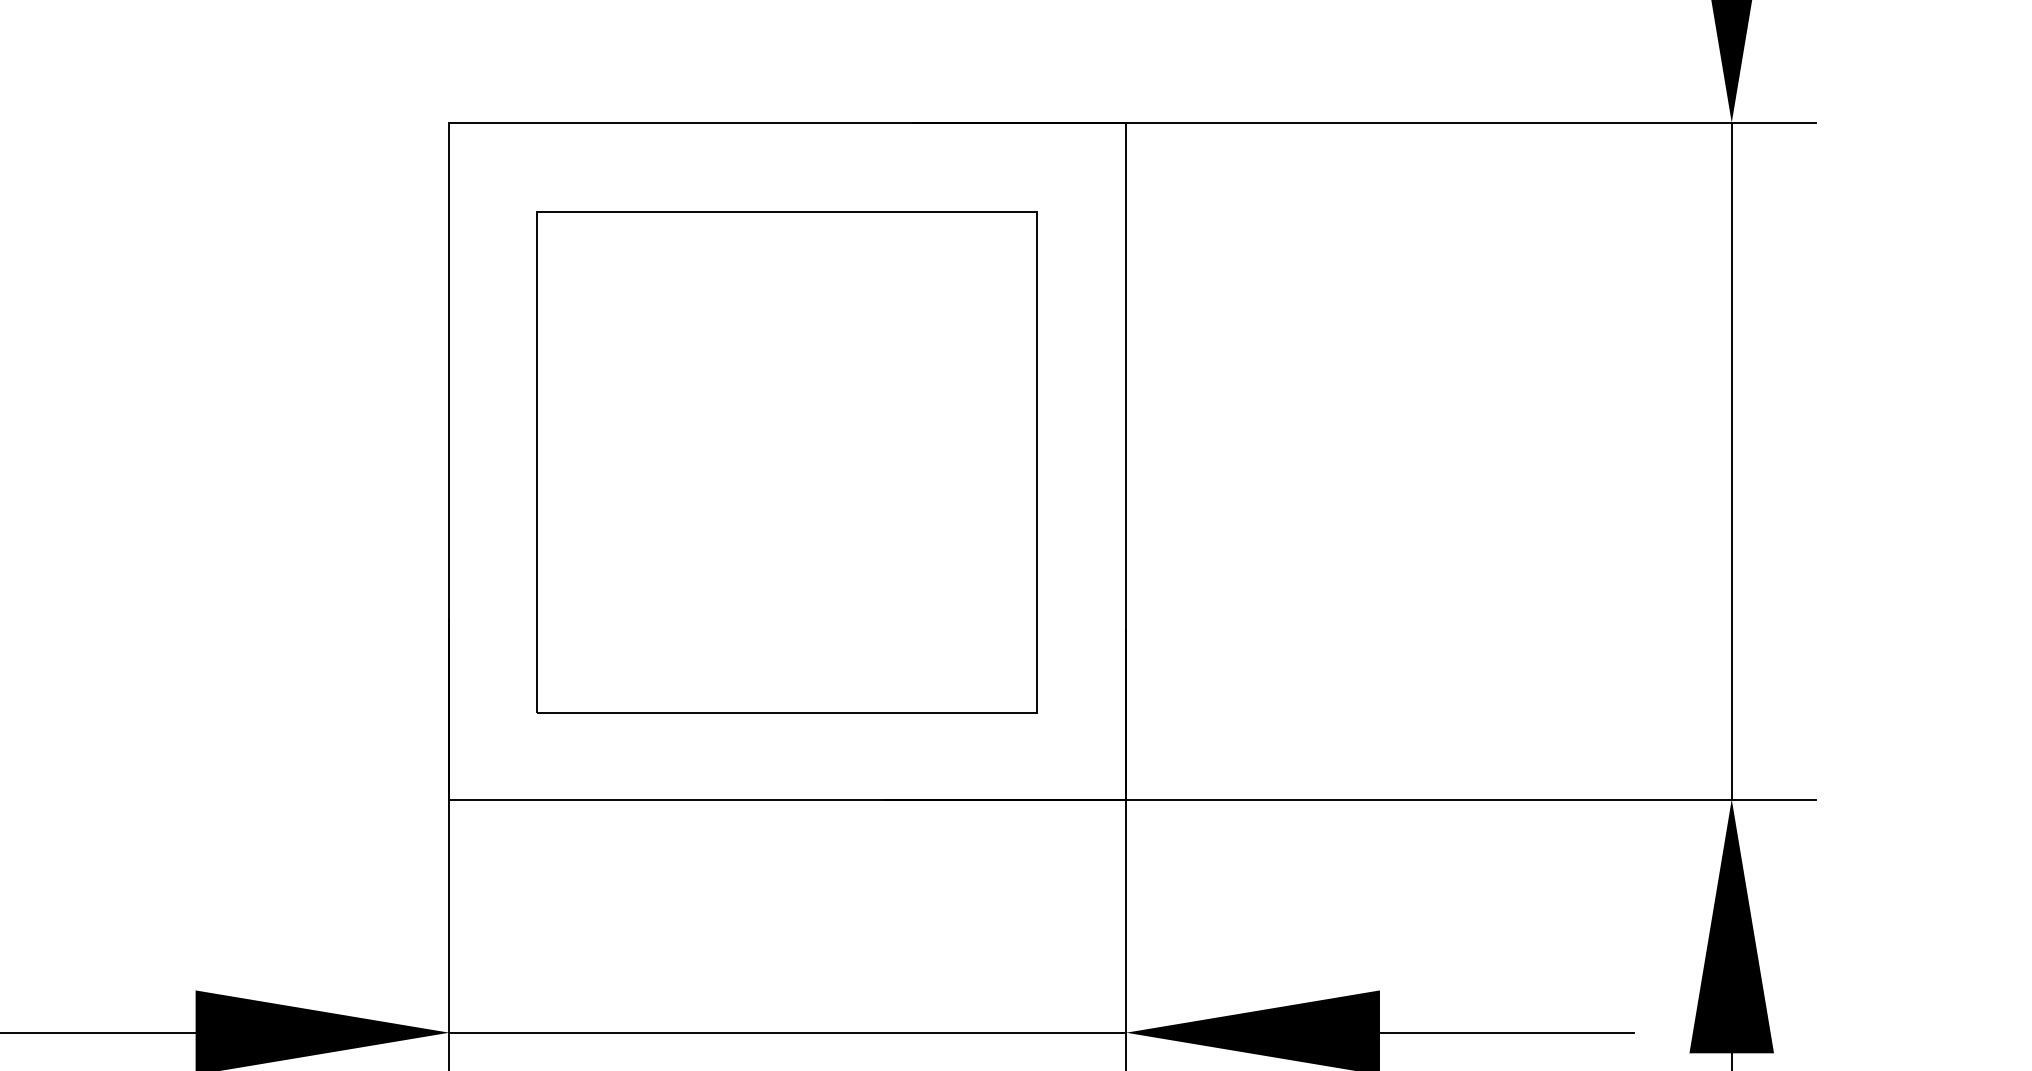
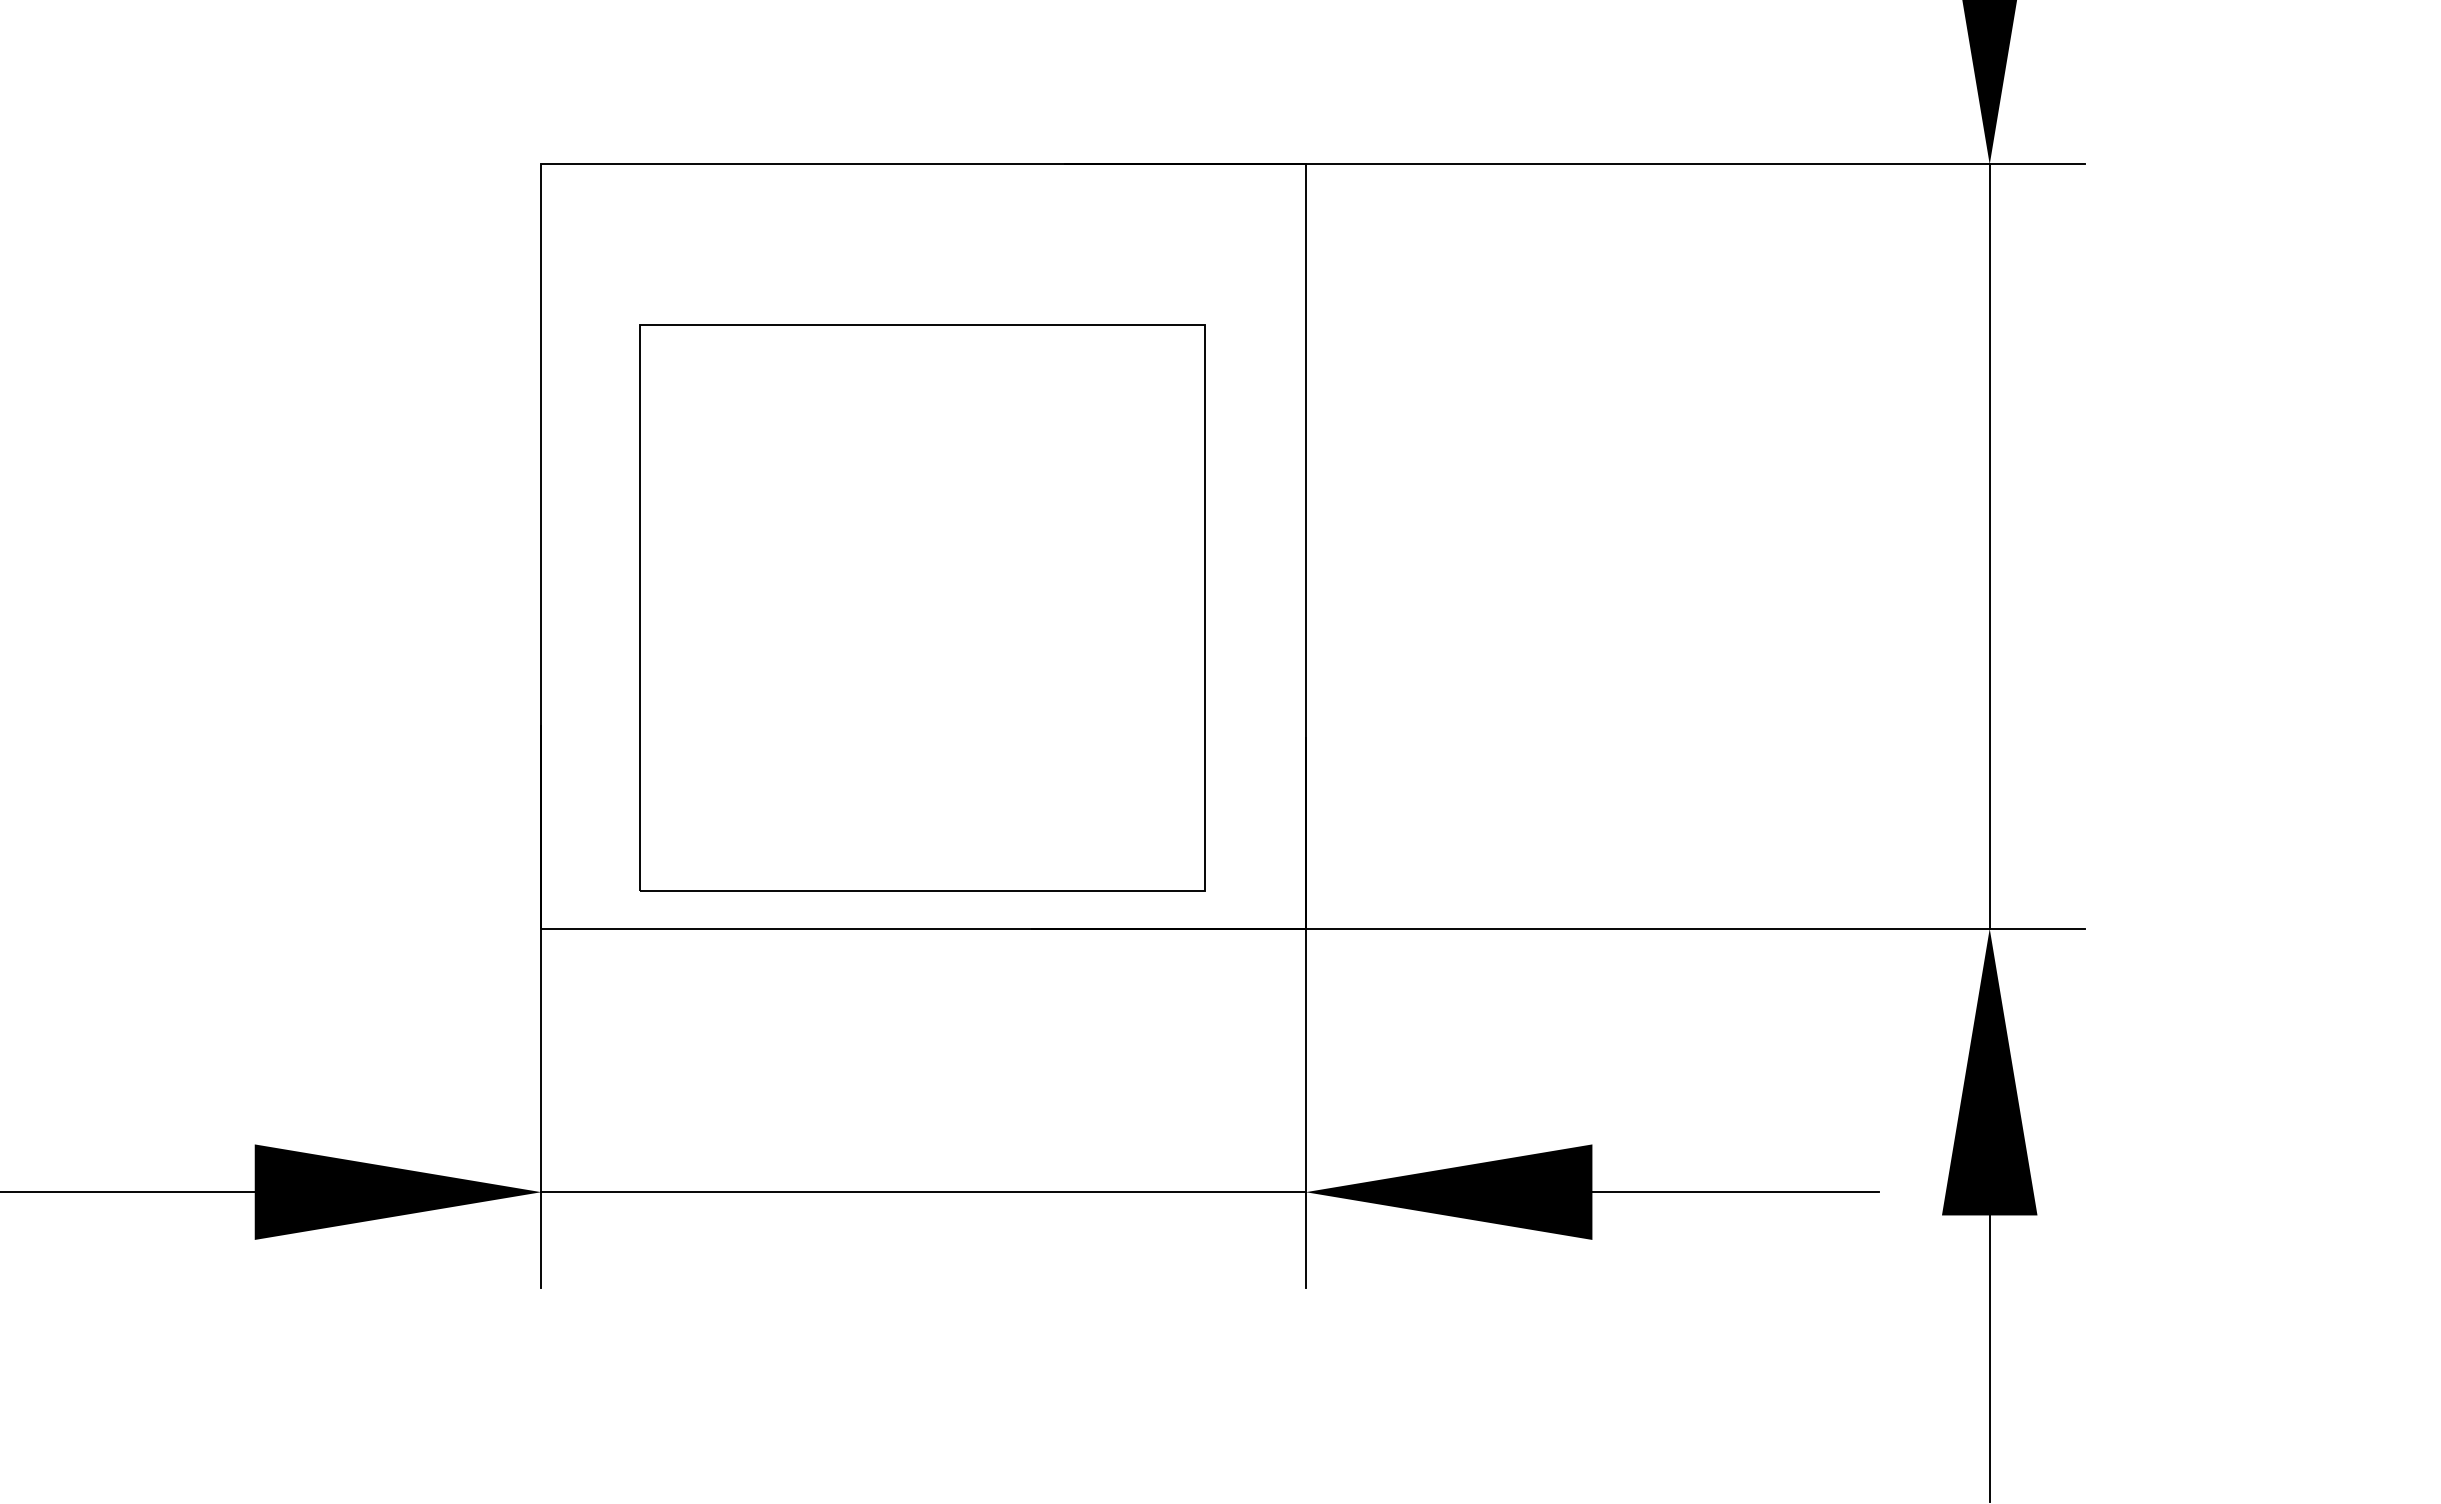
part: (786, 461) -> (922, 607), moved

